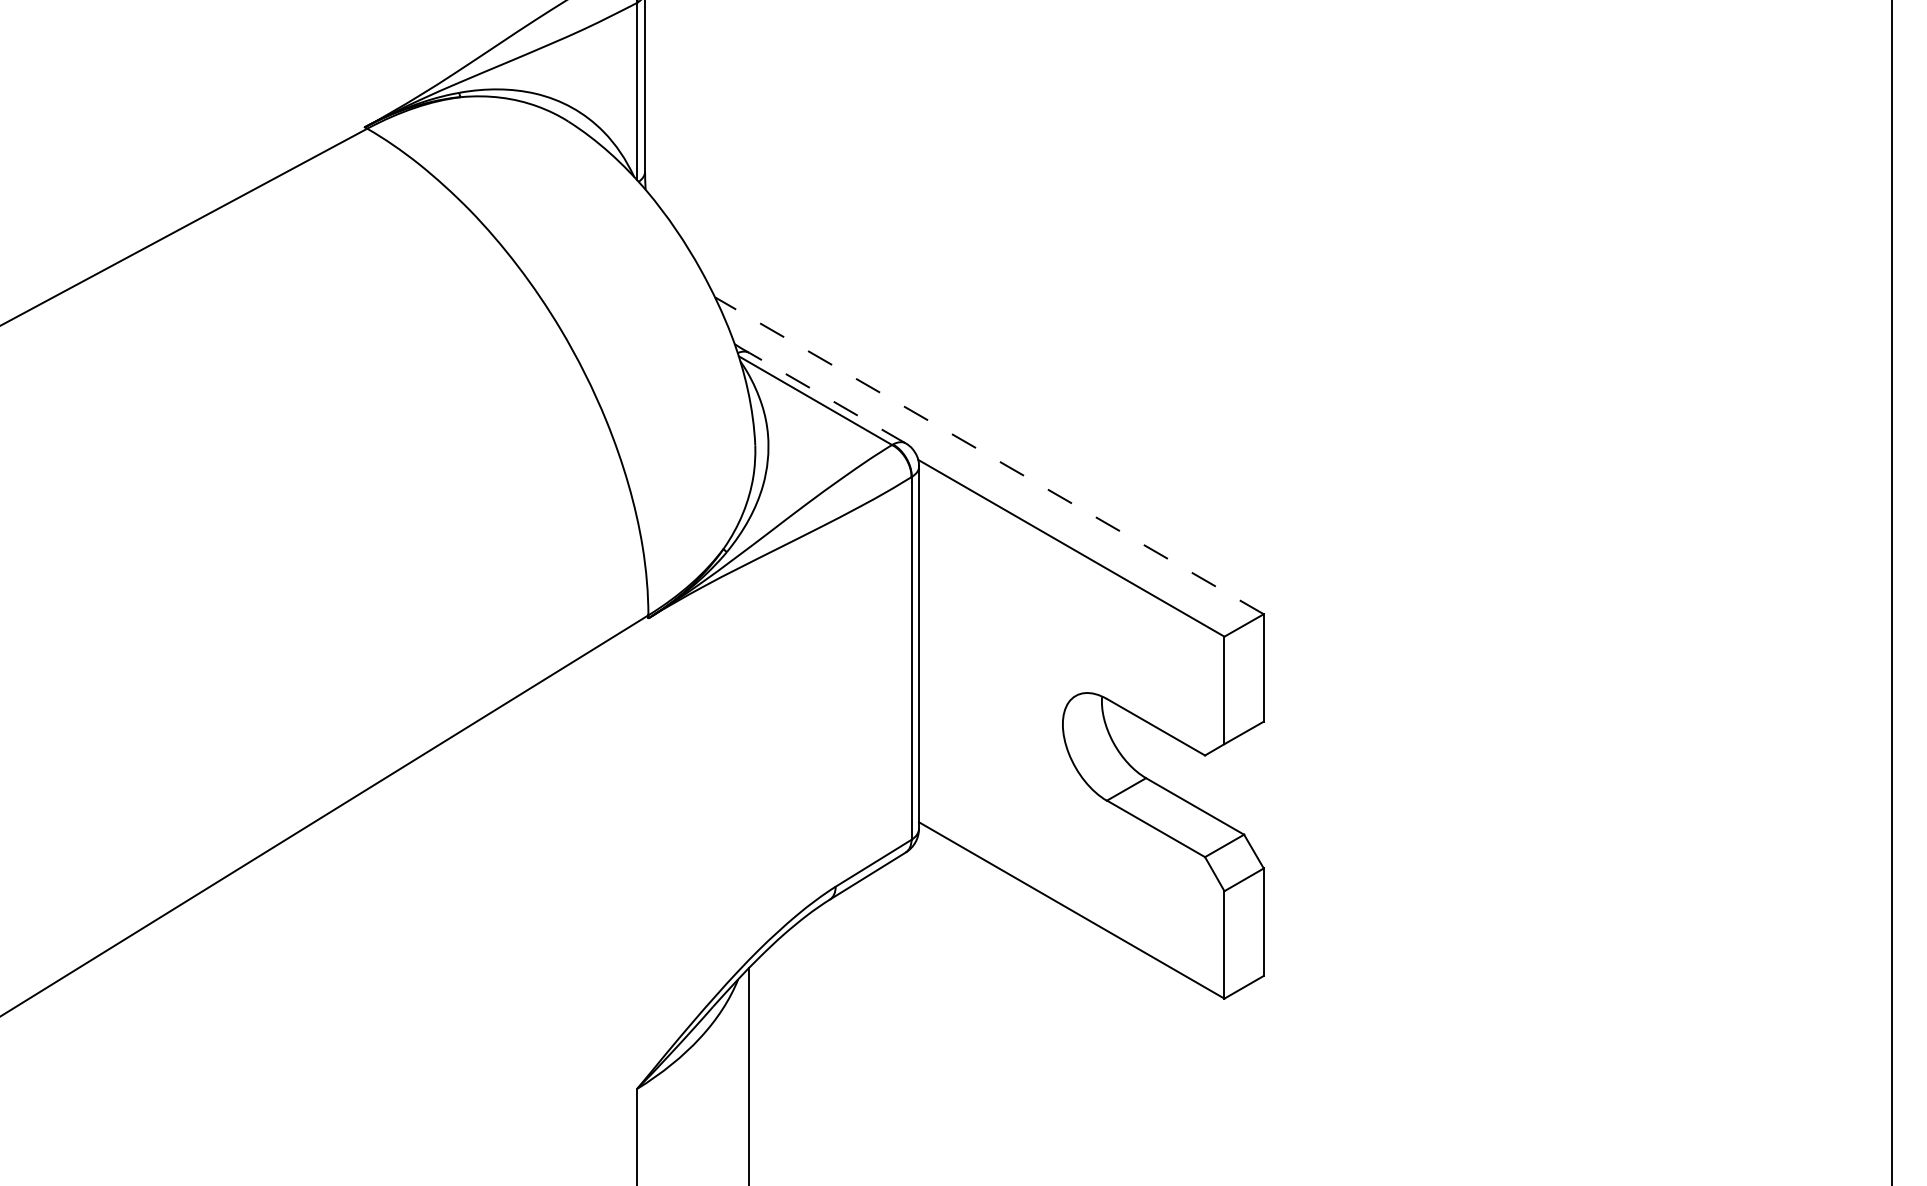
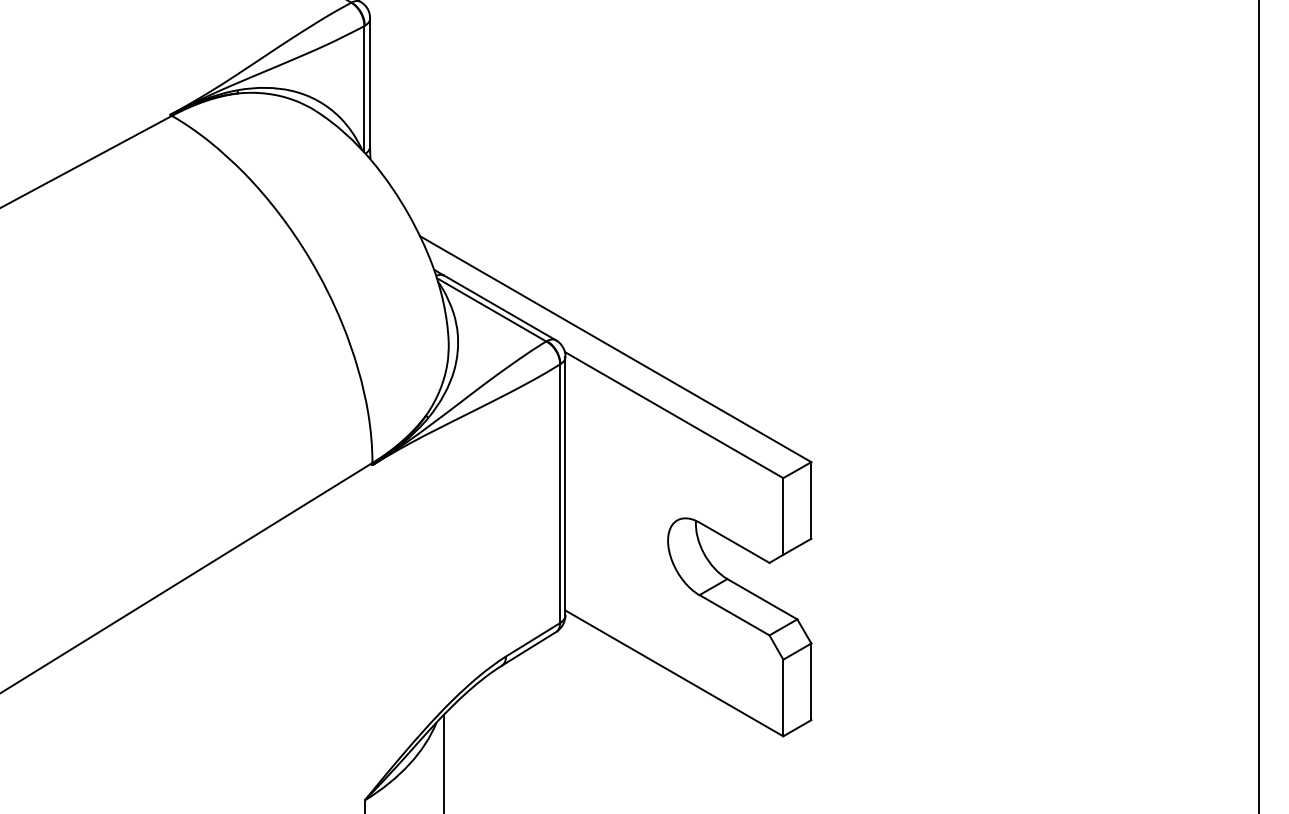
line: (827, 397) -> (500, 307), dashed -> solid
line: (989, 455) -> (615, 348), dashed -> solid

